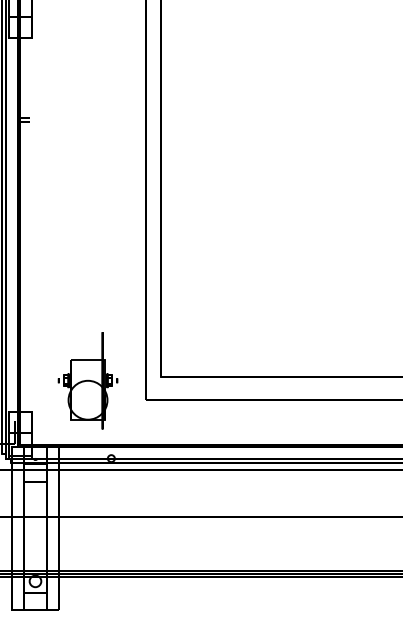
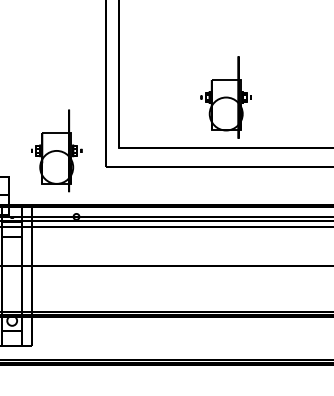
part: (287, 317) -> (225, 97), added

